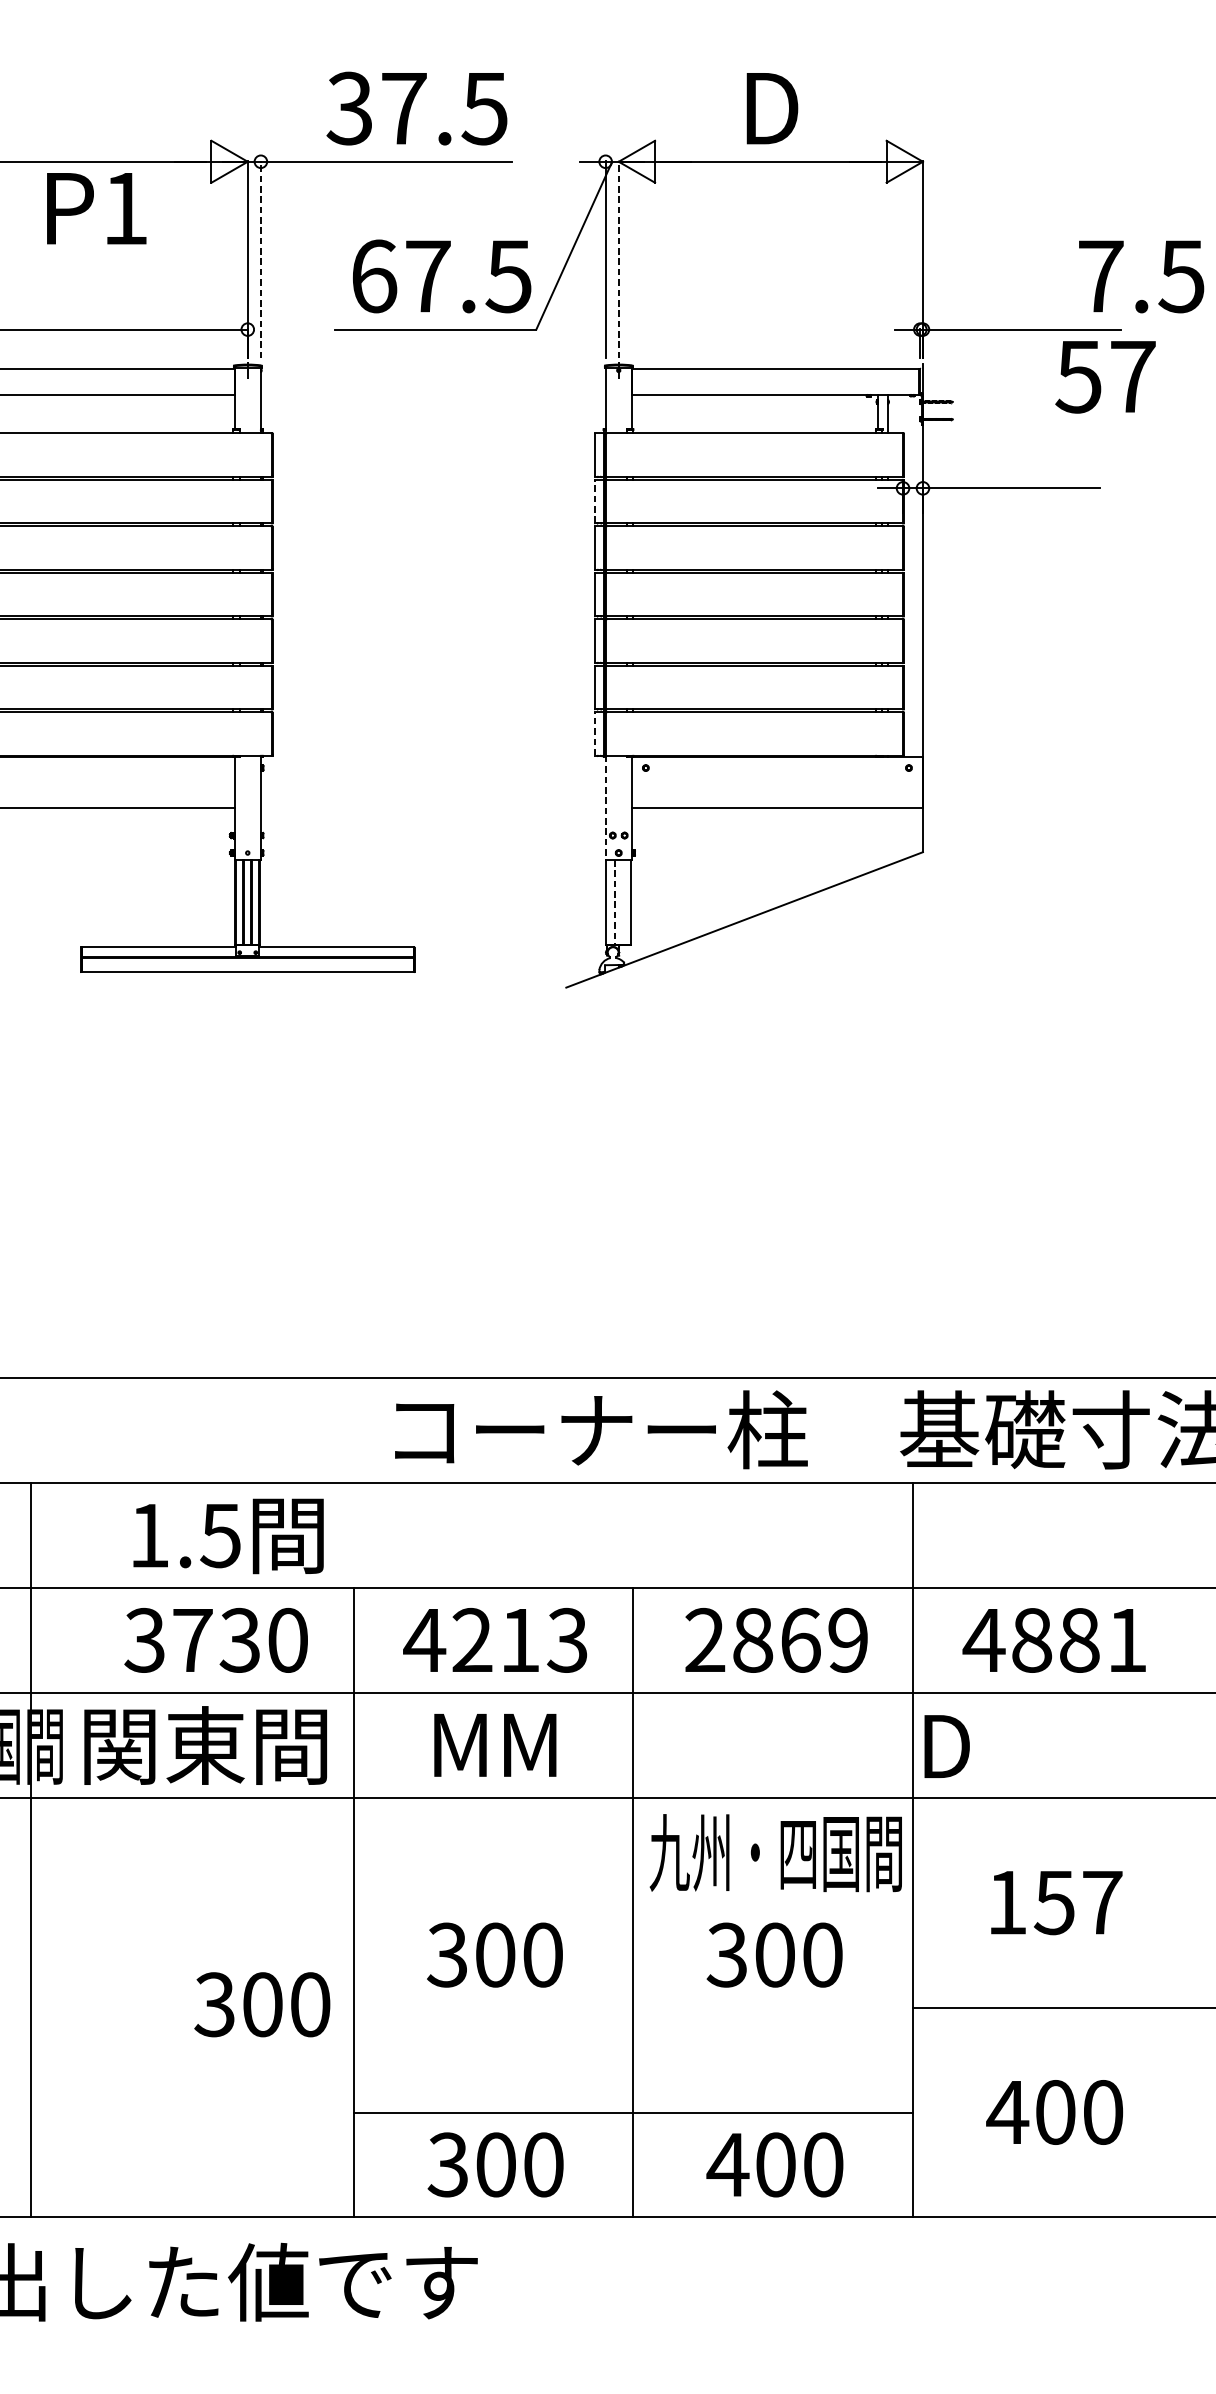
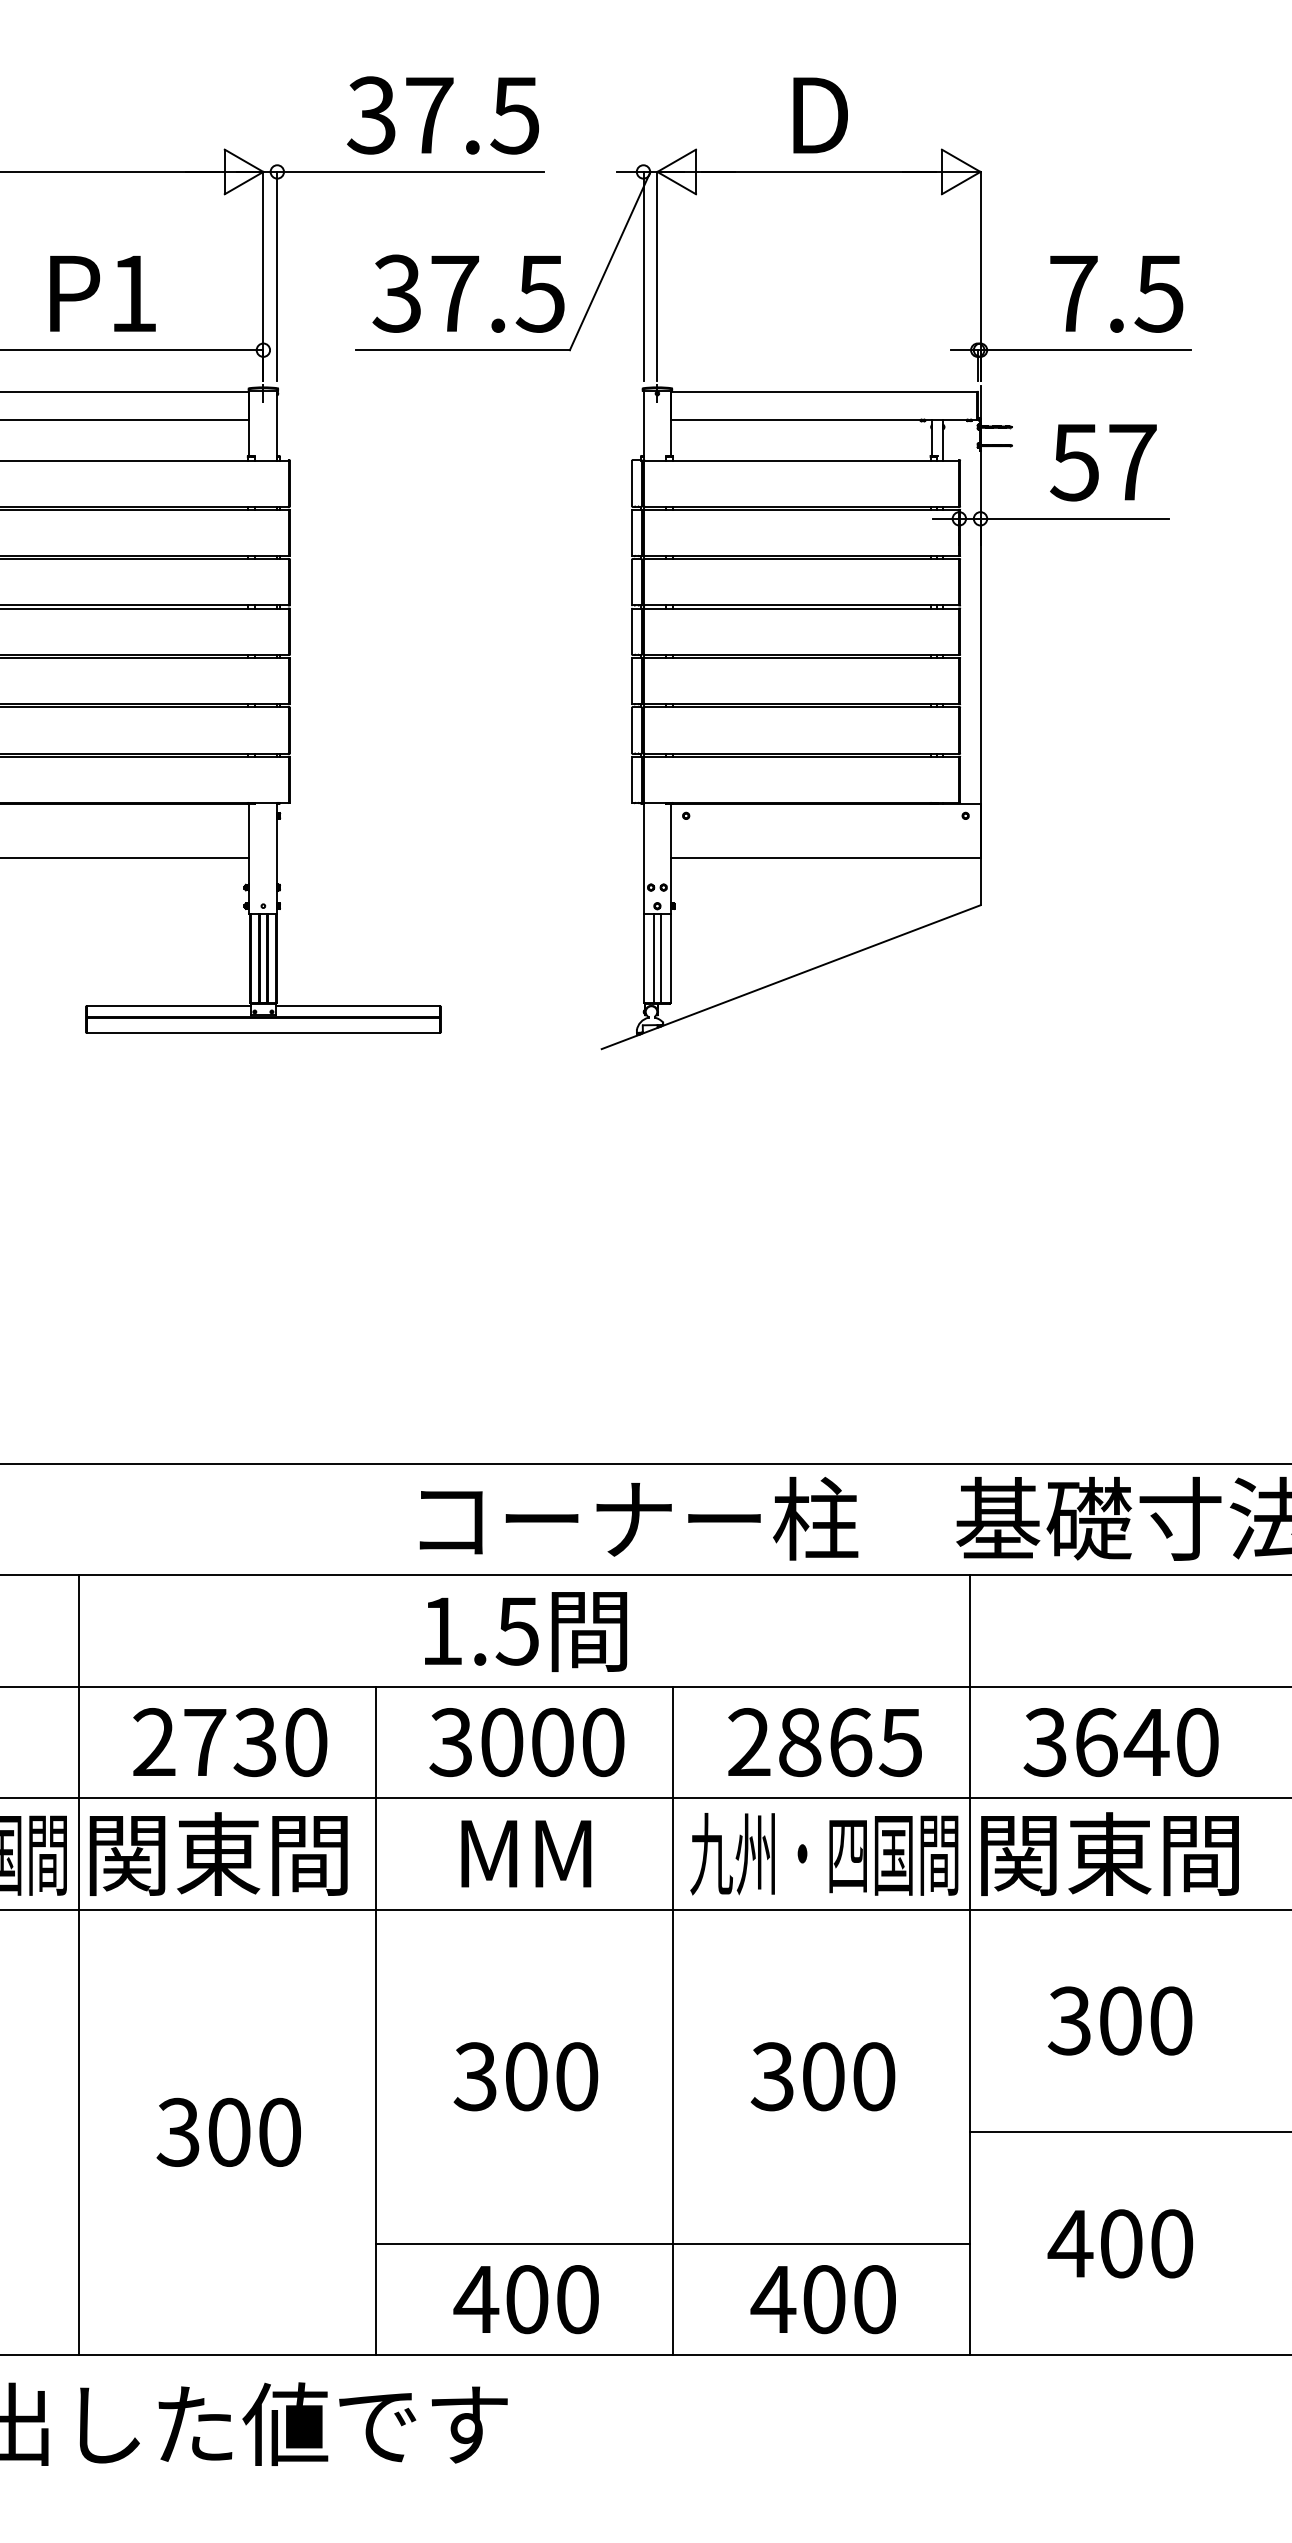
text: (96, 208) -> (102, 293), moved
line: (261, 260) -> (277, 276), dashed -> solid
line: (618, 260) -> (657, 276), dashed -> solid
text: (374, 276) -> (397, 293), 67.5 -> 37.5
text: (1141, 277) -> (1116, 294), moved
text: (1105, 376) -> (1103, 462), moved
line: (595, 501) -> (632, 532), dashed -> solid
line: (595, 733) -> (632, 779), dashed -> solid
line: (605, 808) -> (643, 858), dashed -> solid
line: (615, 902) -> (653, 958), dashed -> solid
line: (621, 902) -> (660, 958), added
text: (229, 1535) -> (526, 1631), moved
text: (144, 1640) -> (153, 1742), 3730 -> 2730
text: (495, 1640) -> (526, 1742), 4213 -> 3000
text: (846, 1640) -> (899, 1742), 2869 -> 2865
text: (1054, 1640) -> (1120, 1742), 4881 -> 3640
text: (1044, 1744) -> (1109, 1853), D -> 関東間
line: (30, 1850) -> (78, 1965), moved
text: (776, 1853) -> (824, 1854), moved
text: (1053, 1902) -> (1119, 2020), 157 -> 300
text: (261, 2003) -> (228, 2131), moved
text: (448, 2164) -> (476, 2299), 300 -> 400

